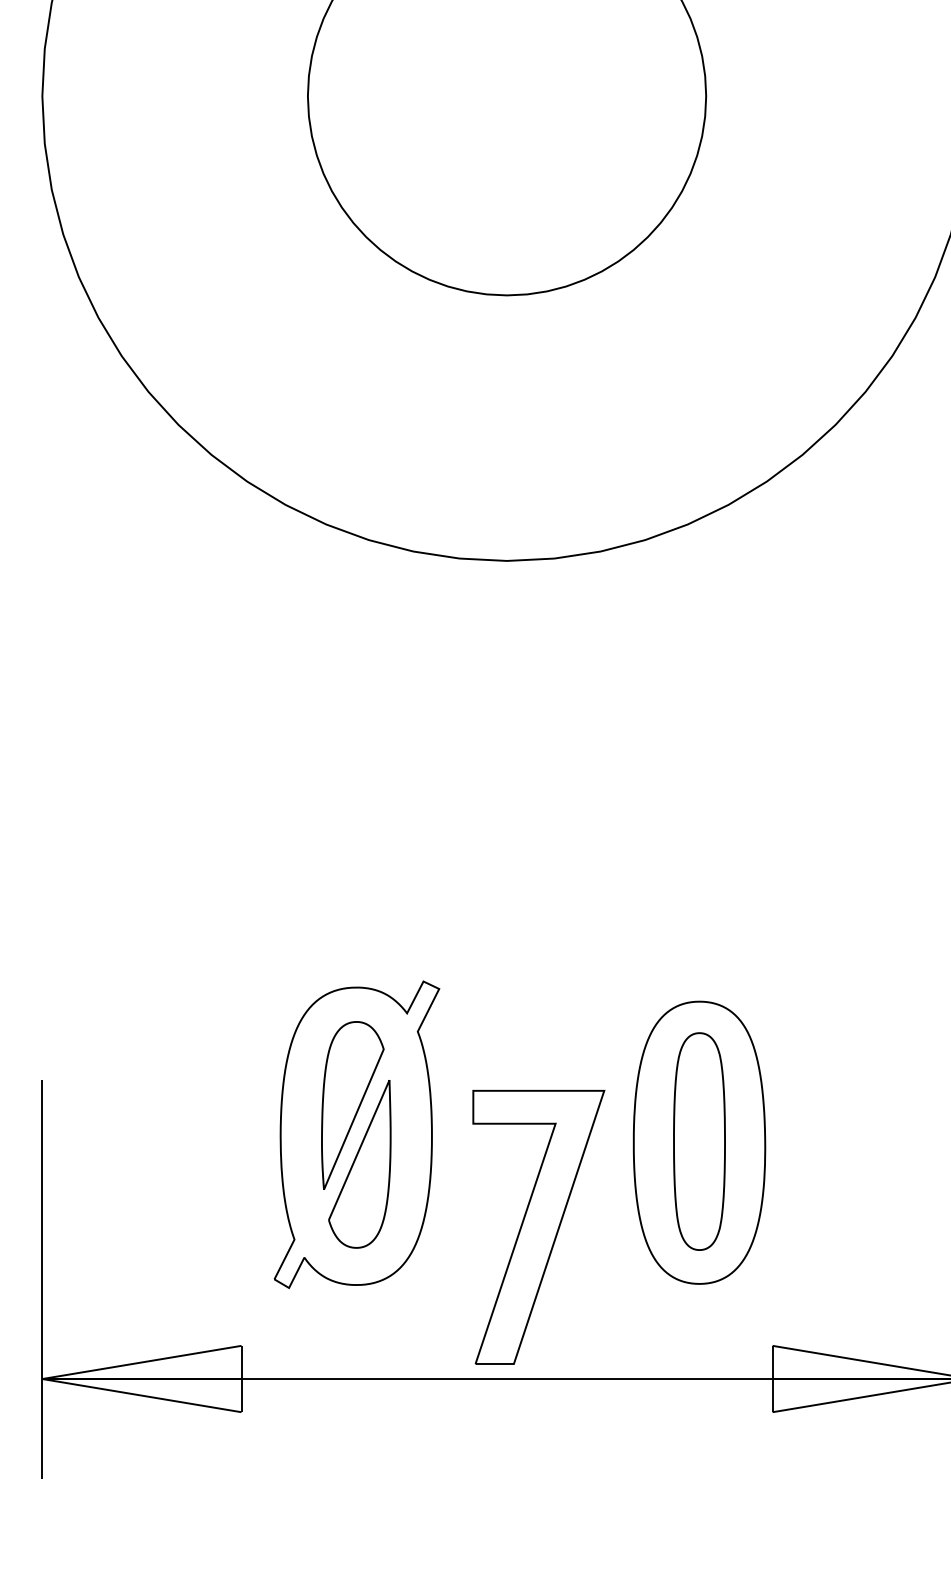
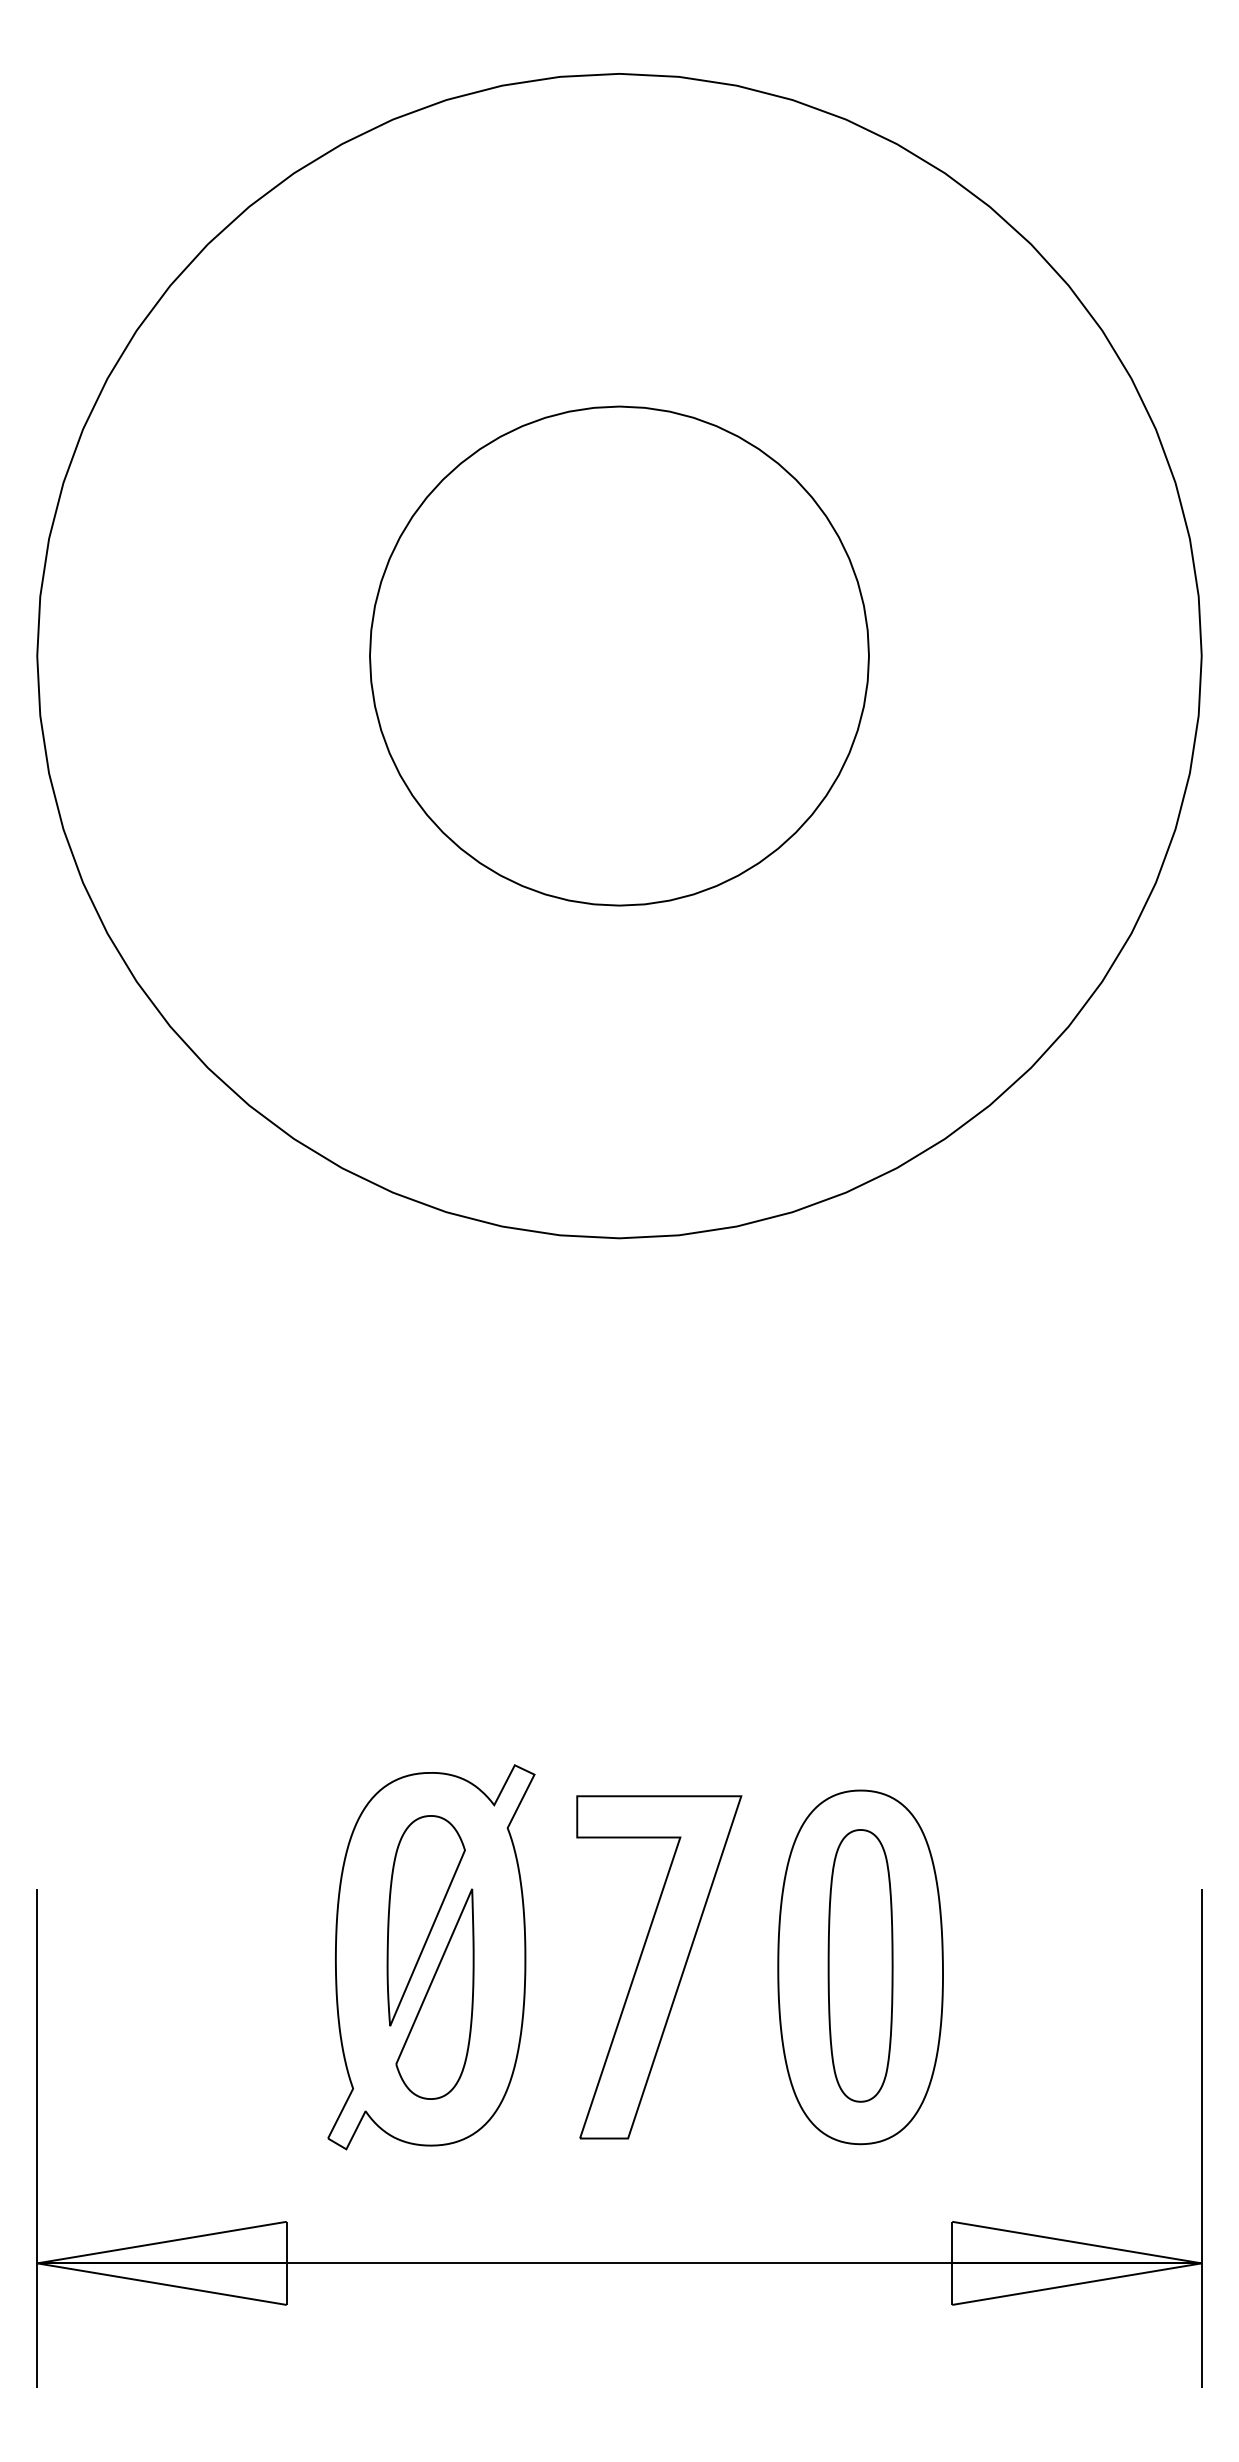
part: (538, 1227) -> (659, 1967), moved

